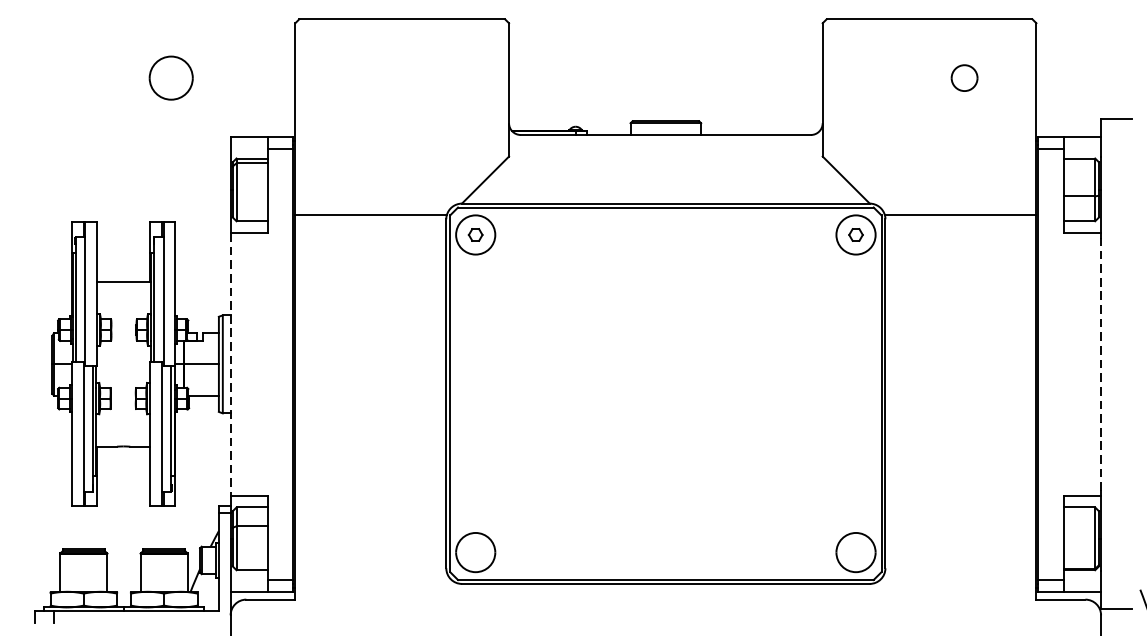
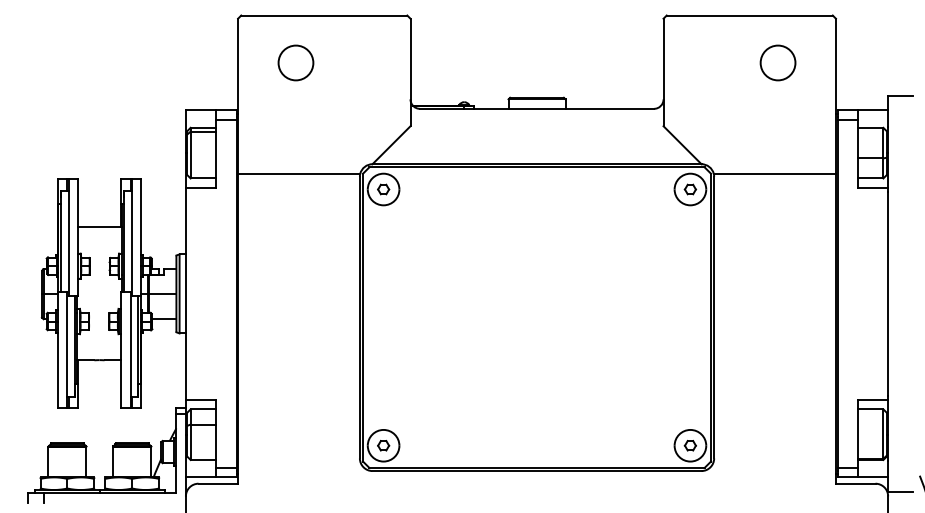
part: (170, 77) -> (295, 62), moved
part: (963, 77) -> (777, 62), size x1.67
line: (230, 363) -> (185, 293), dashed -> solid
line: (1101, 363) -> (888, 293), dashed -> solid
part: (475, 552) -> (383, 445), added
part: (854, 552) -> (689, 445), added

